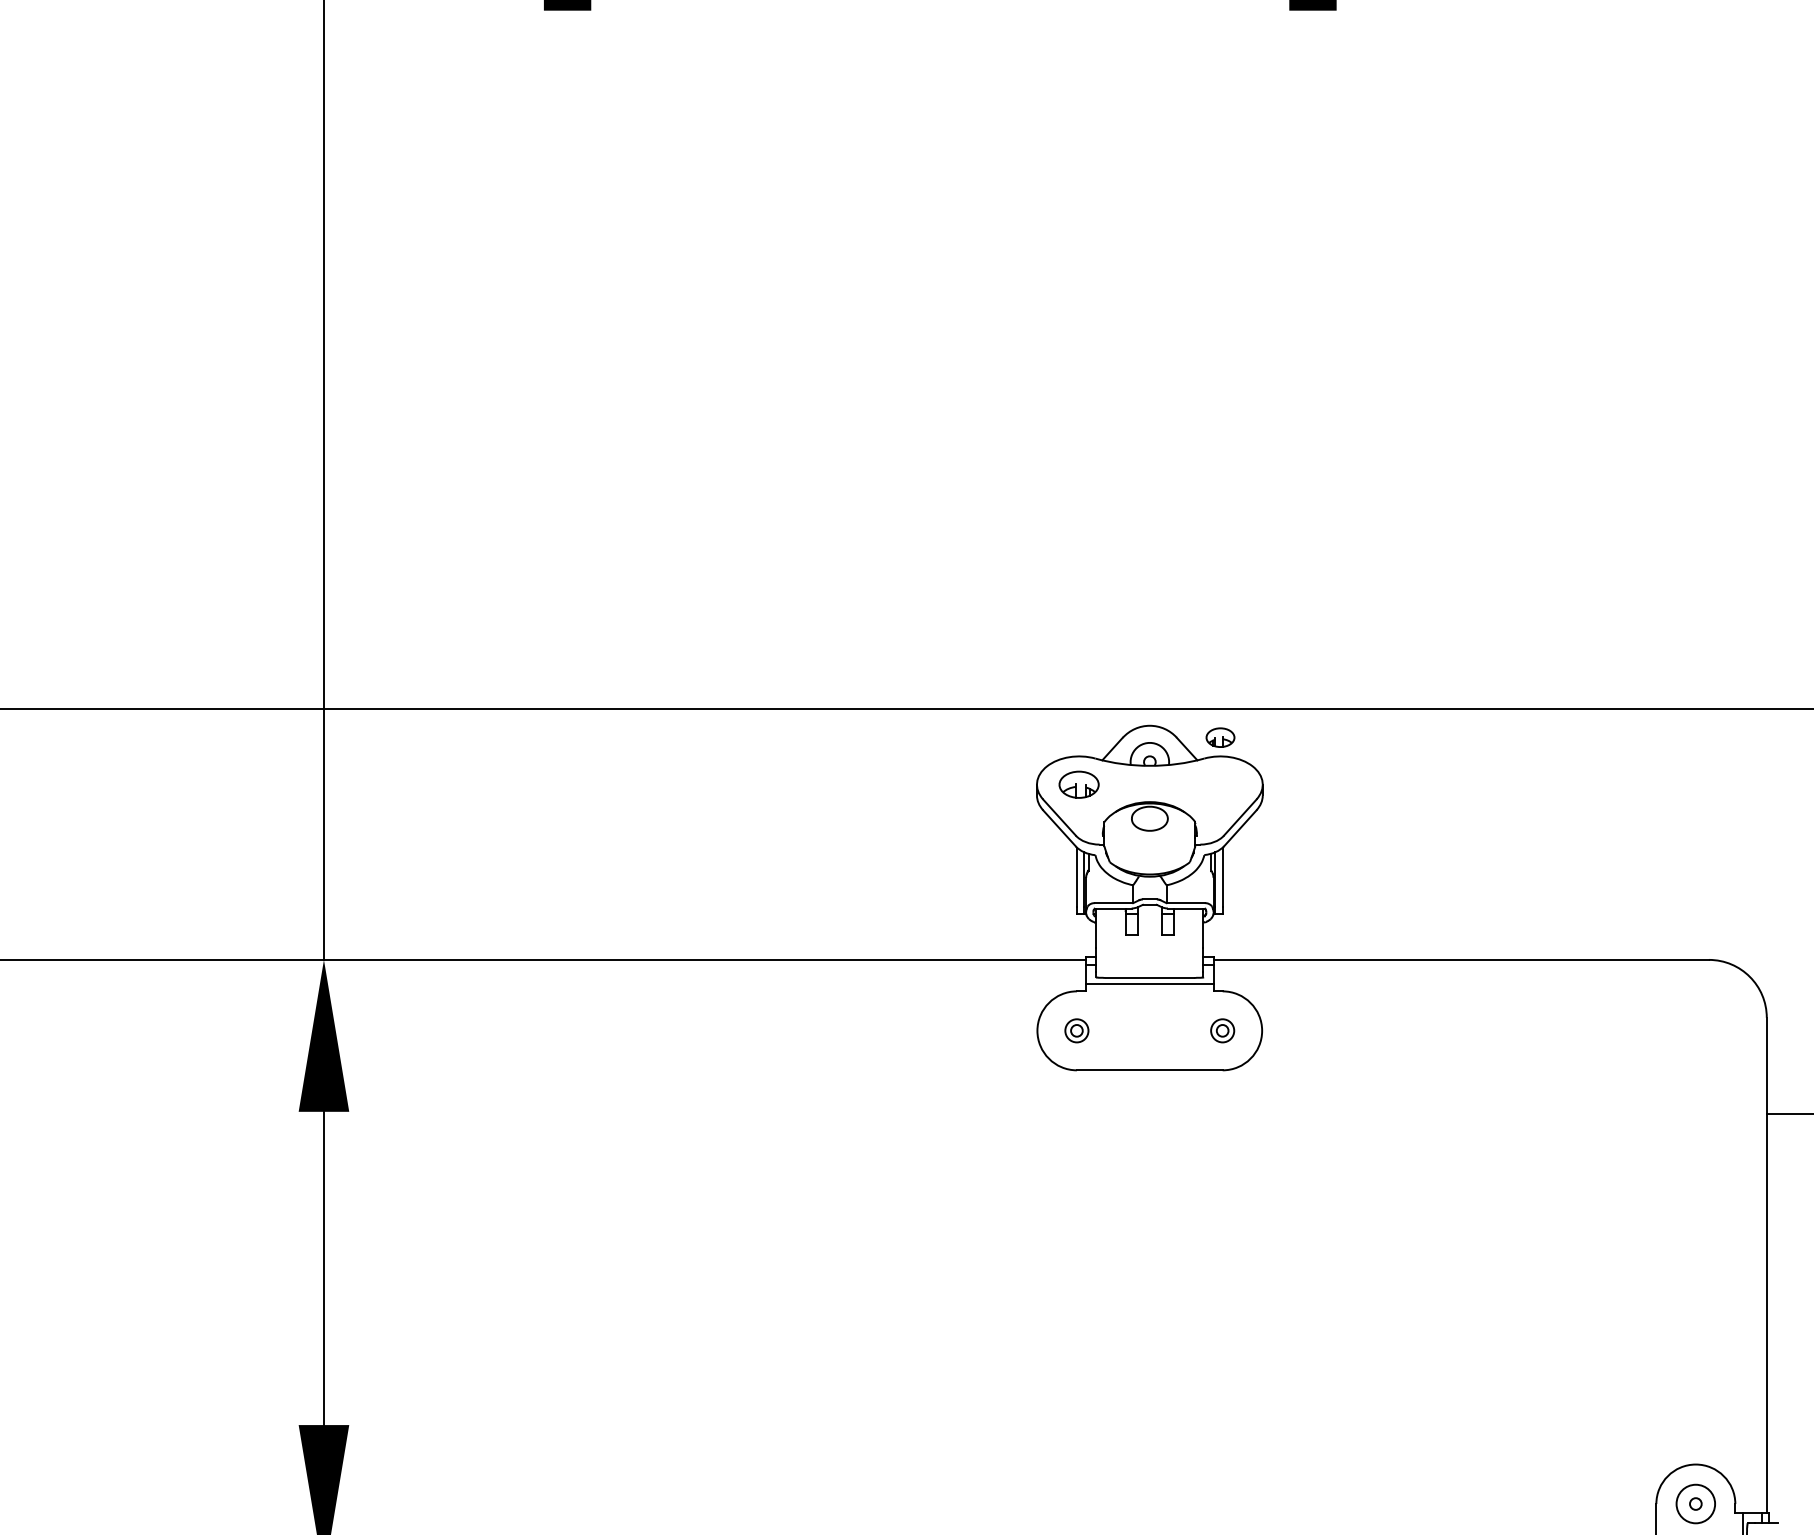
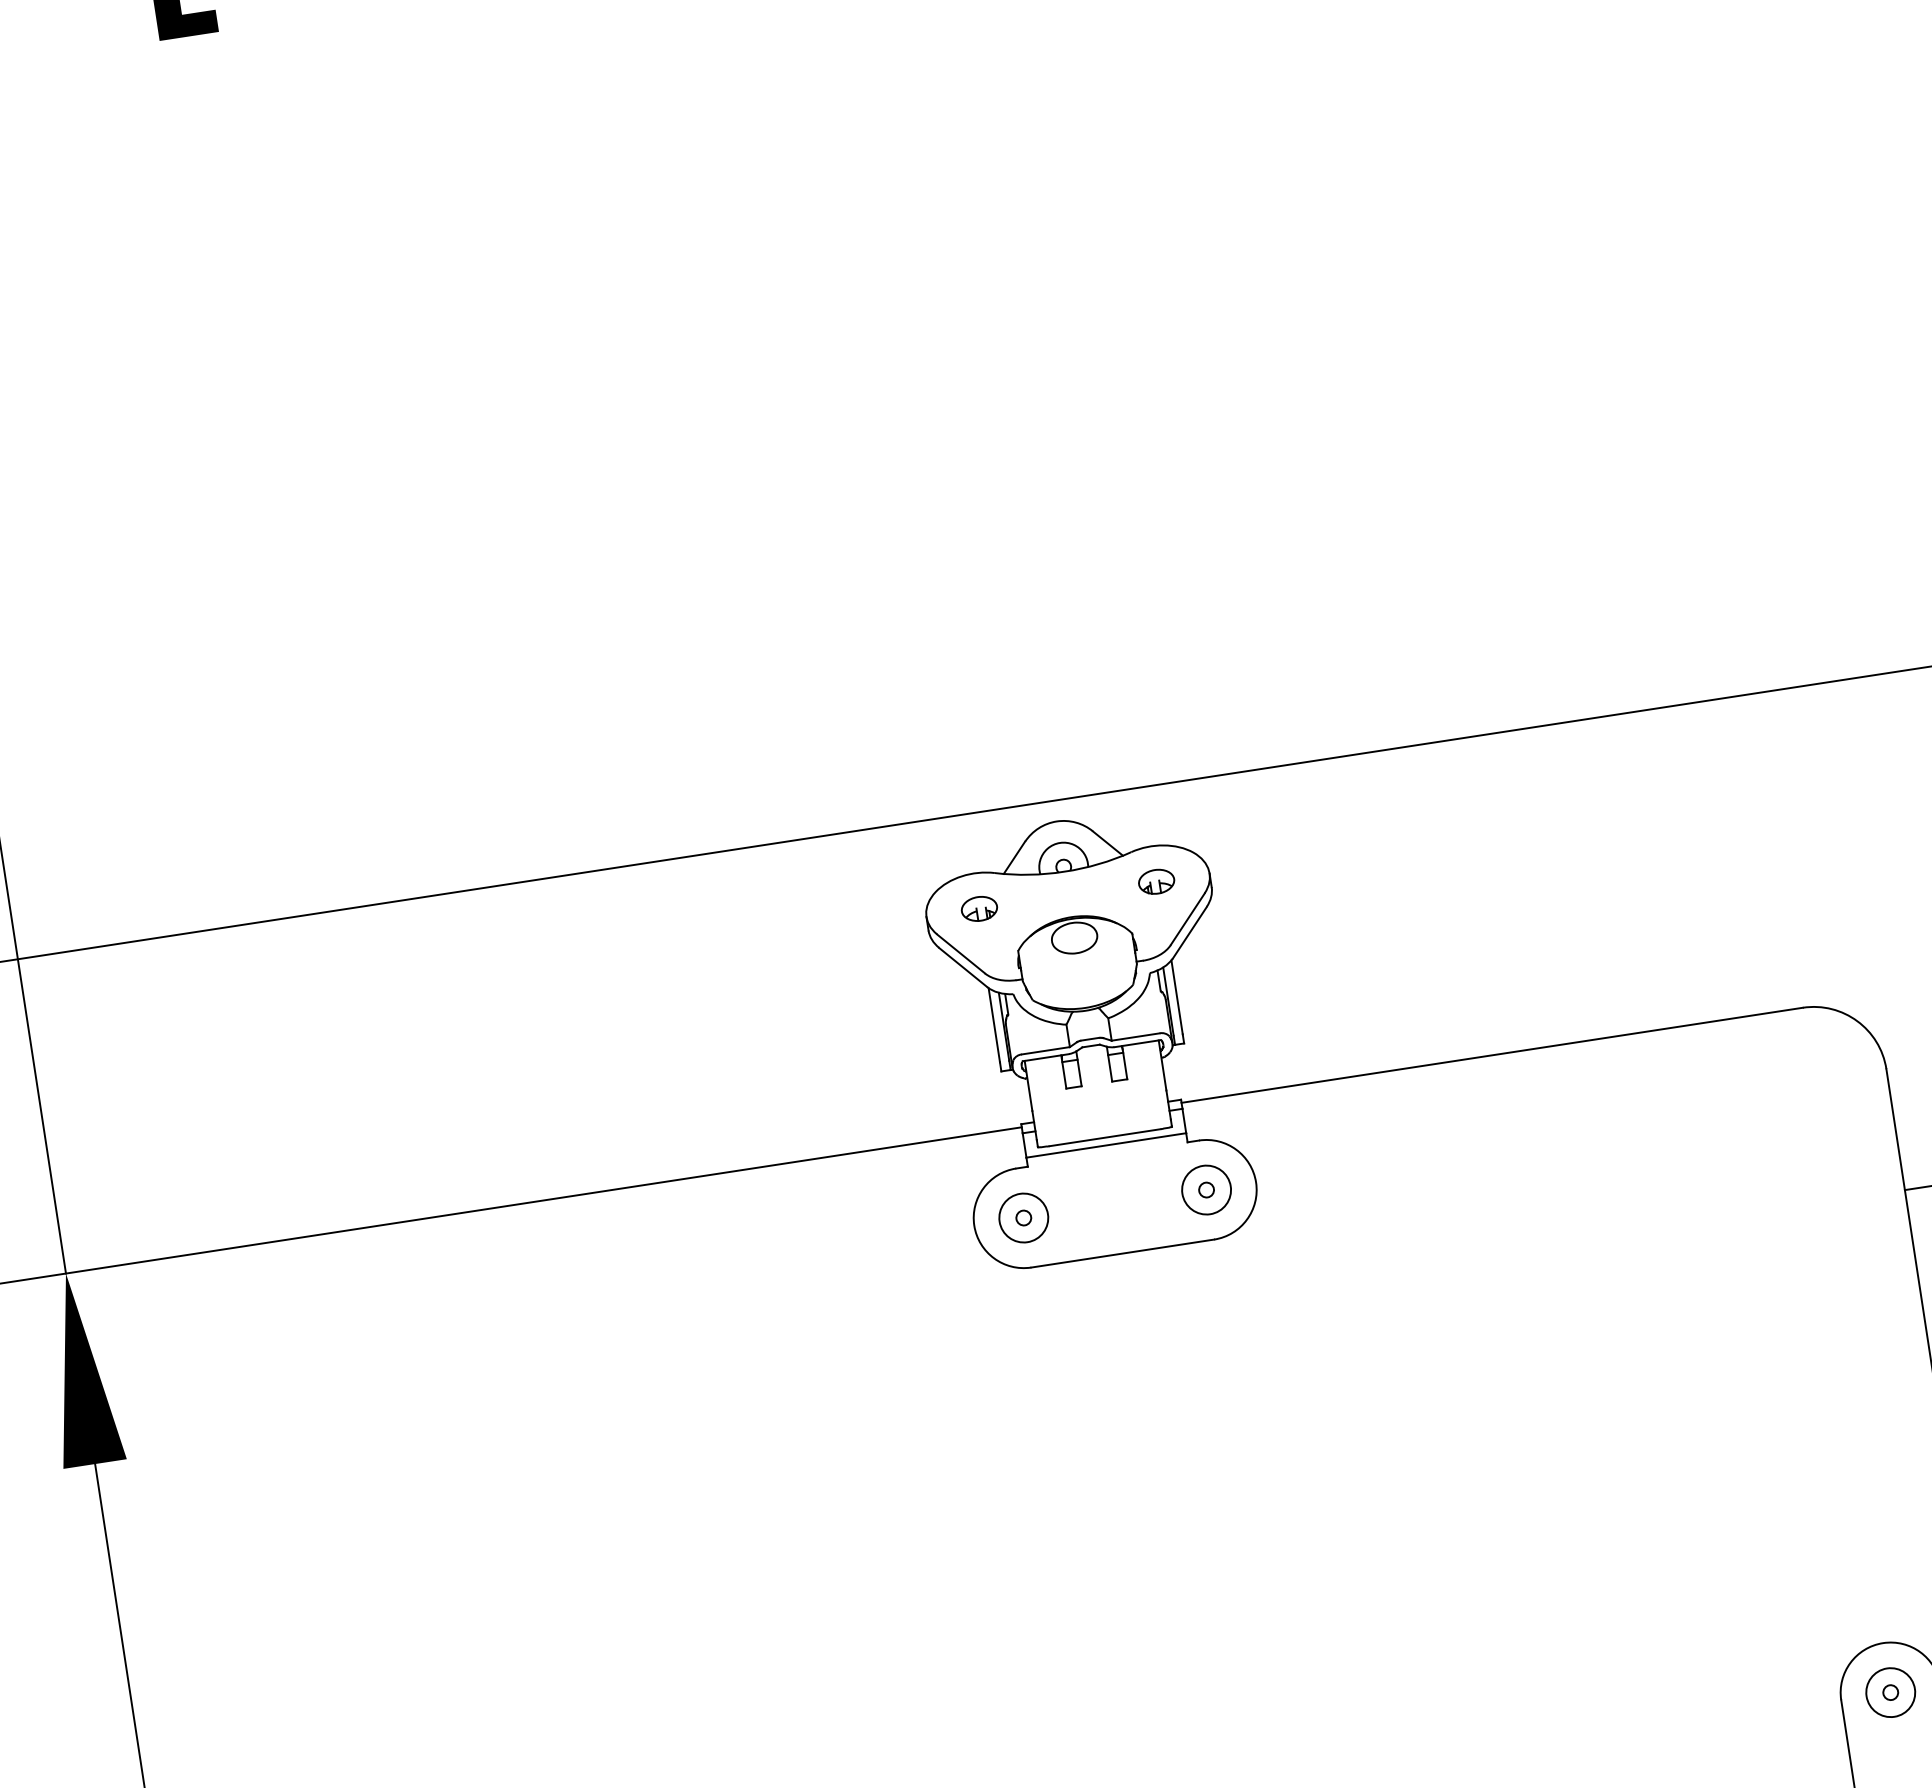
part: (1220, 737) -> (1156, 881), moved
part: (1079, 784) -> (979, 908), size x0.71
circle: (1076, 1030) -> (1023, 1217), size x1.67
circle: (1222, 1030) -> (1206, 1189), size x1.67

